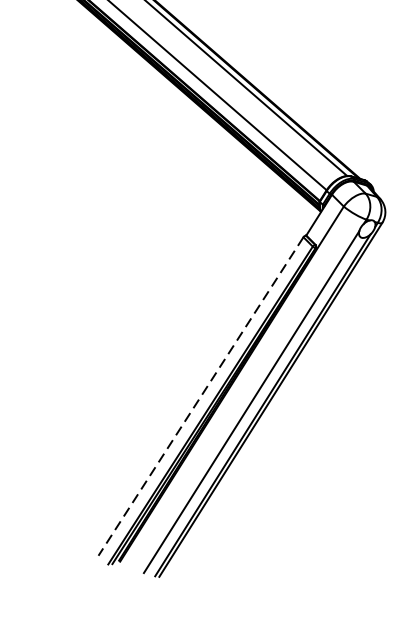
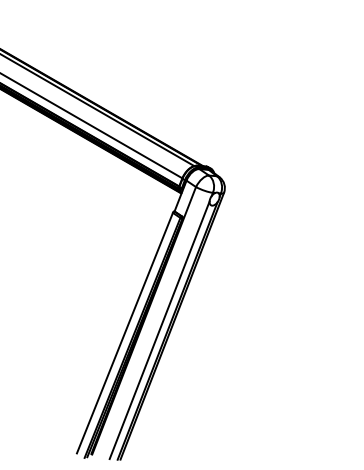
line: (200, 396) -> (124, 333), dashed -> solid

